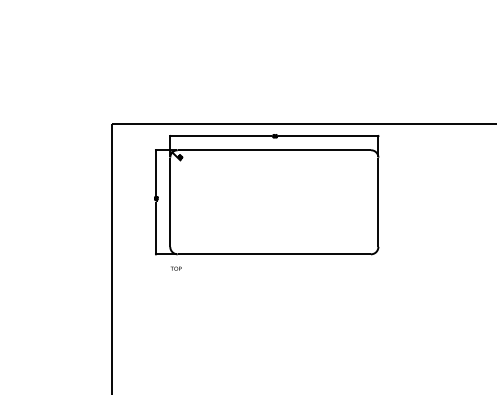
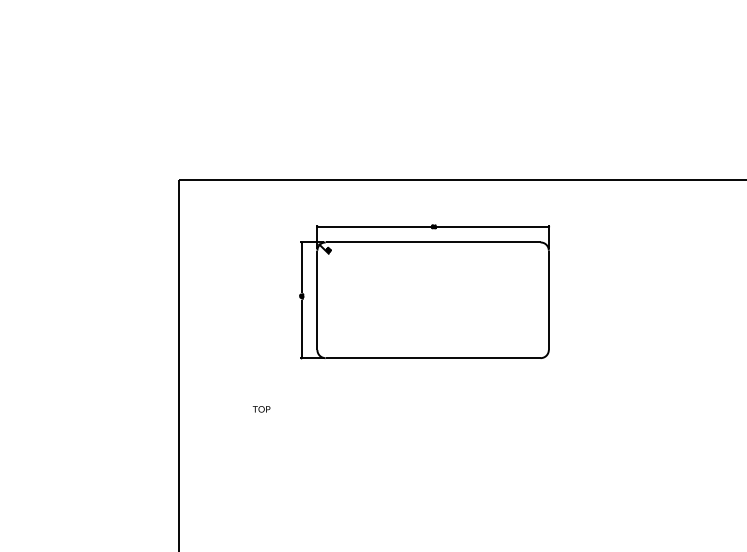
part: (266, 194) -> (424, 291), size x0.7
text: (176, 268) -> (262, 408), moved

